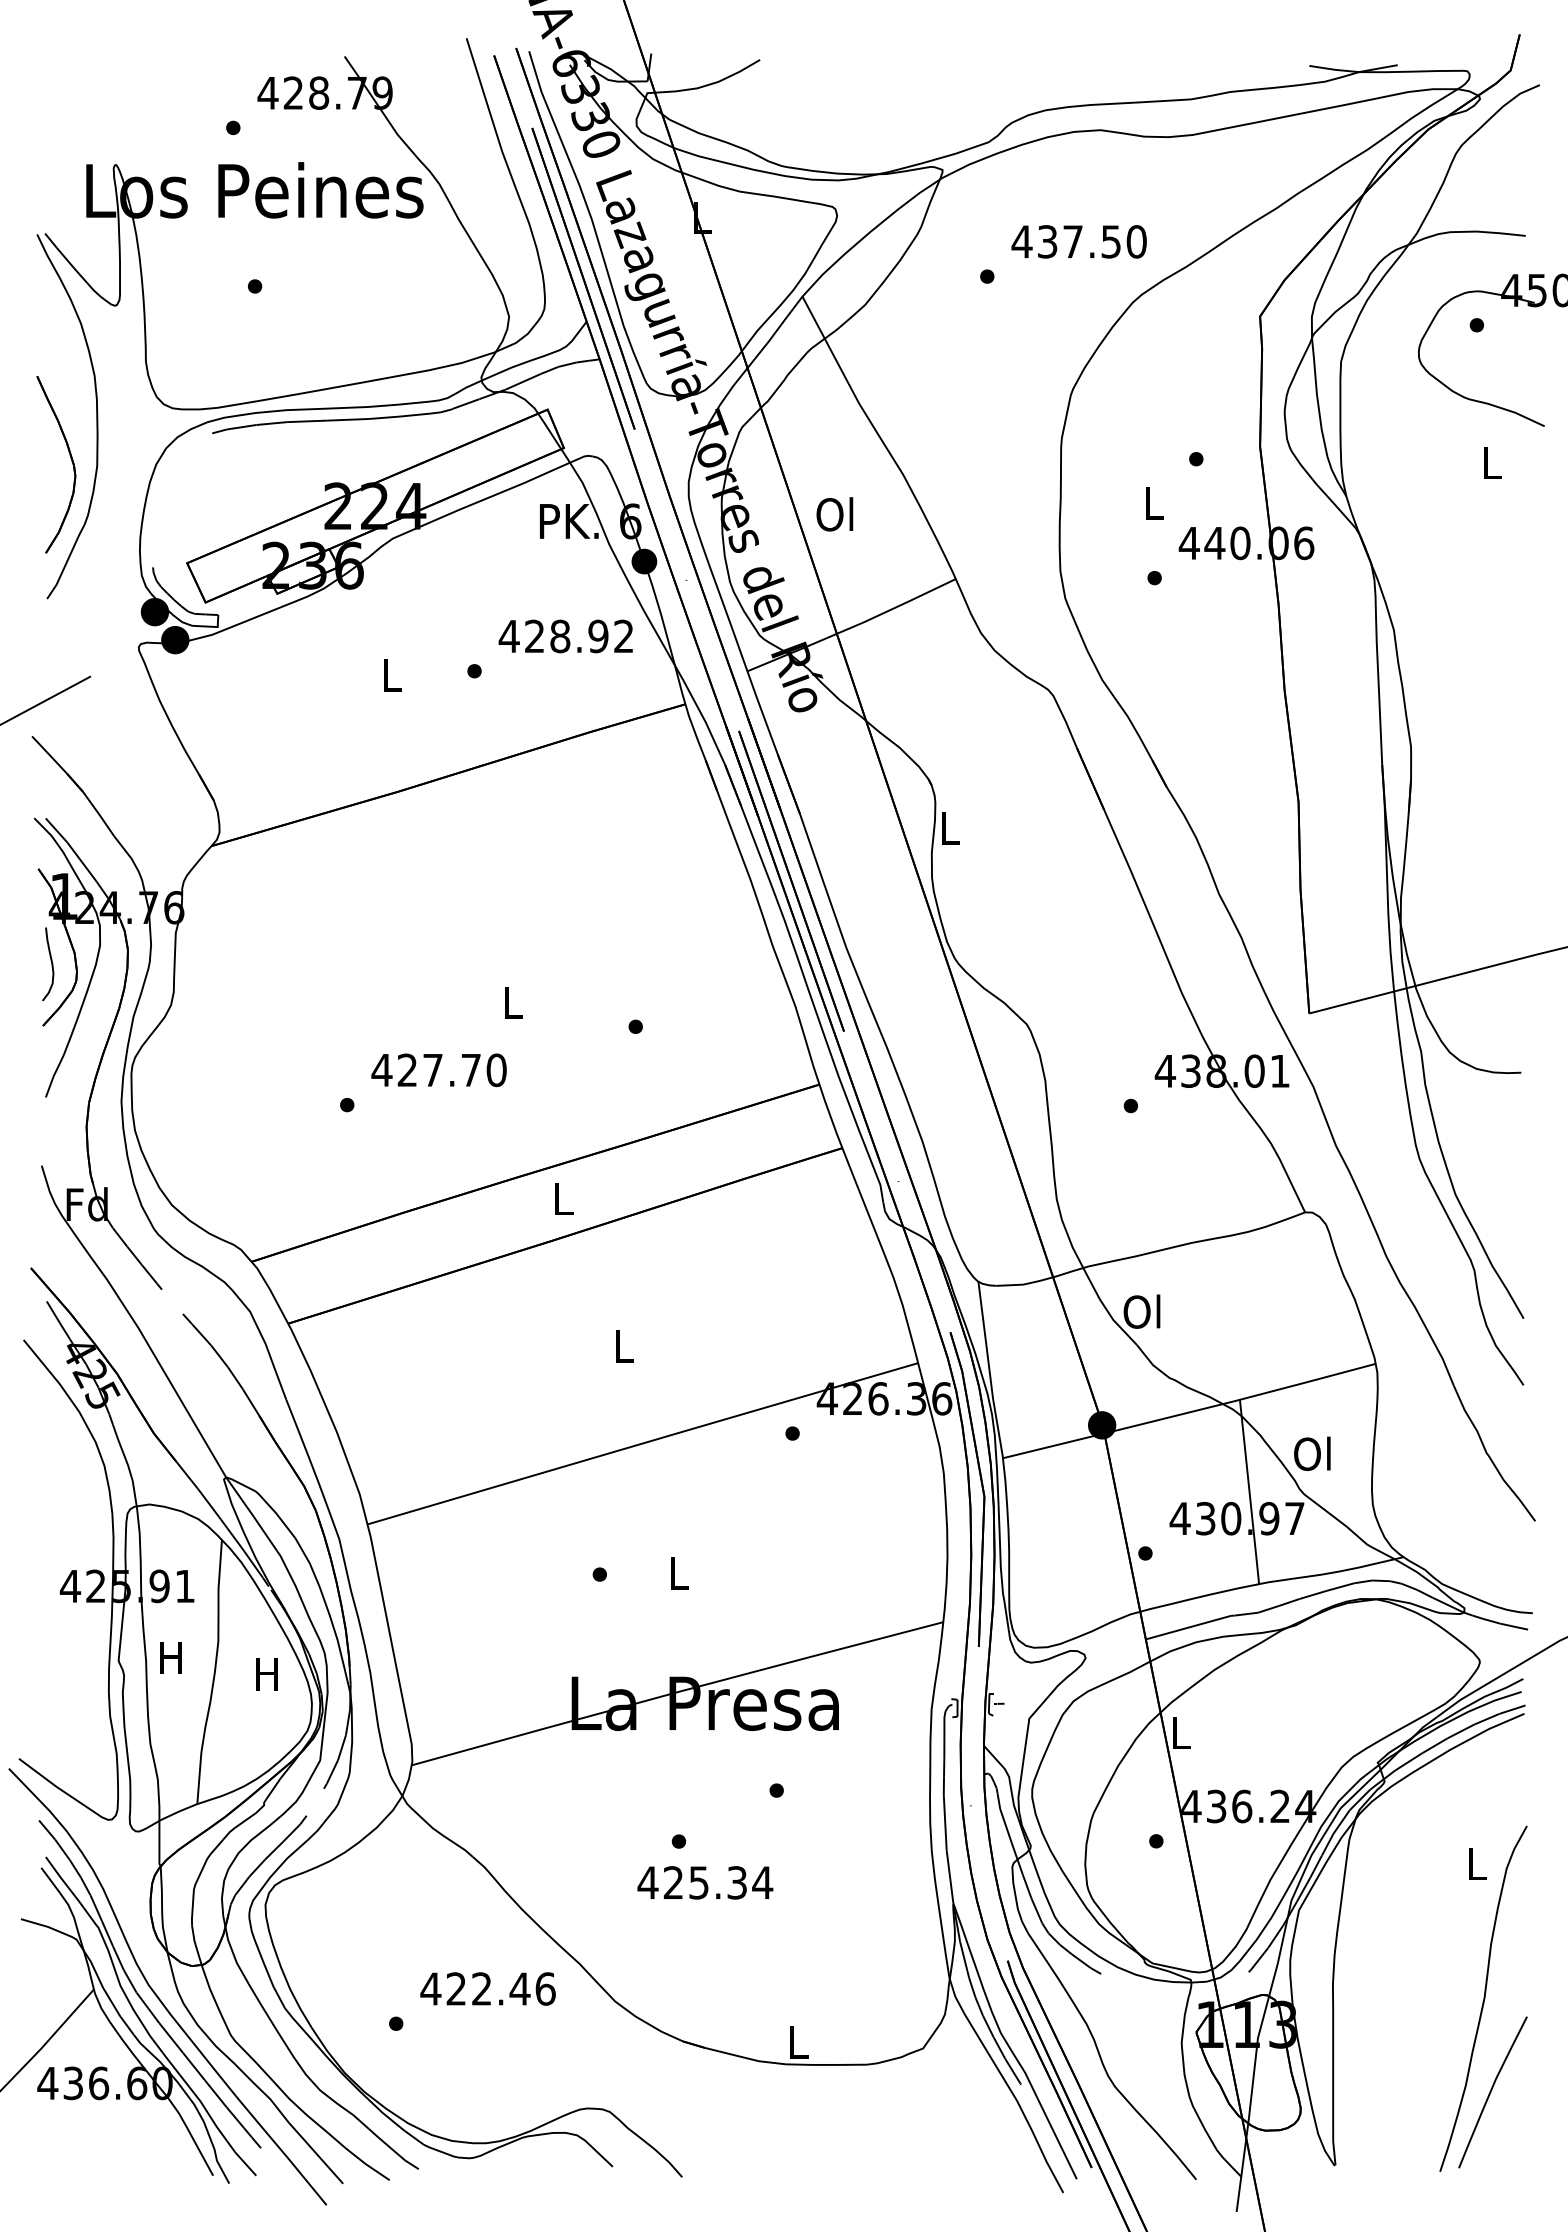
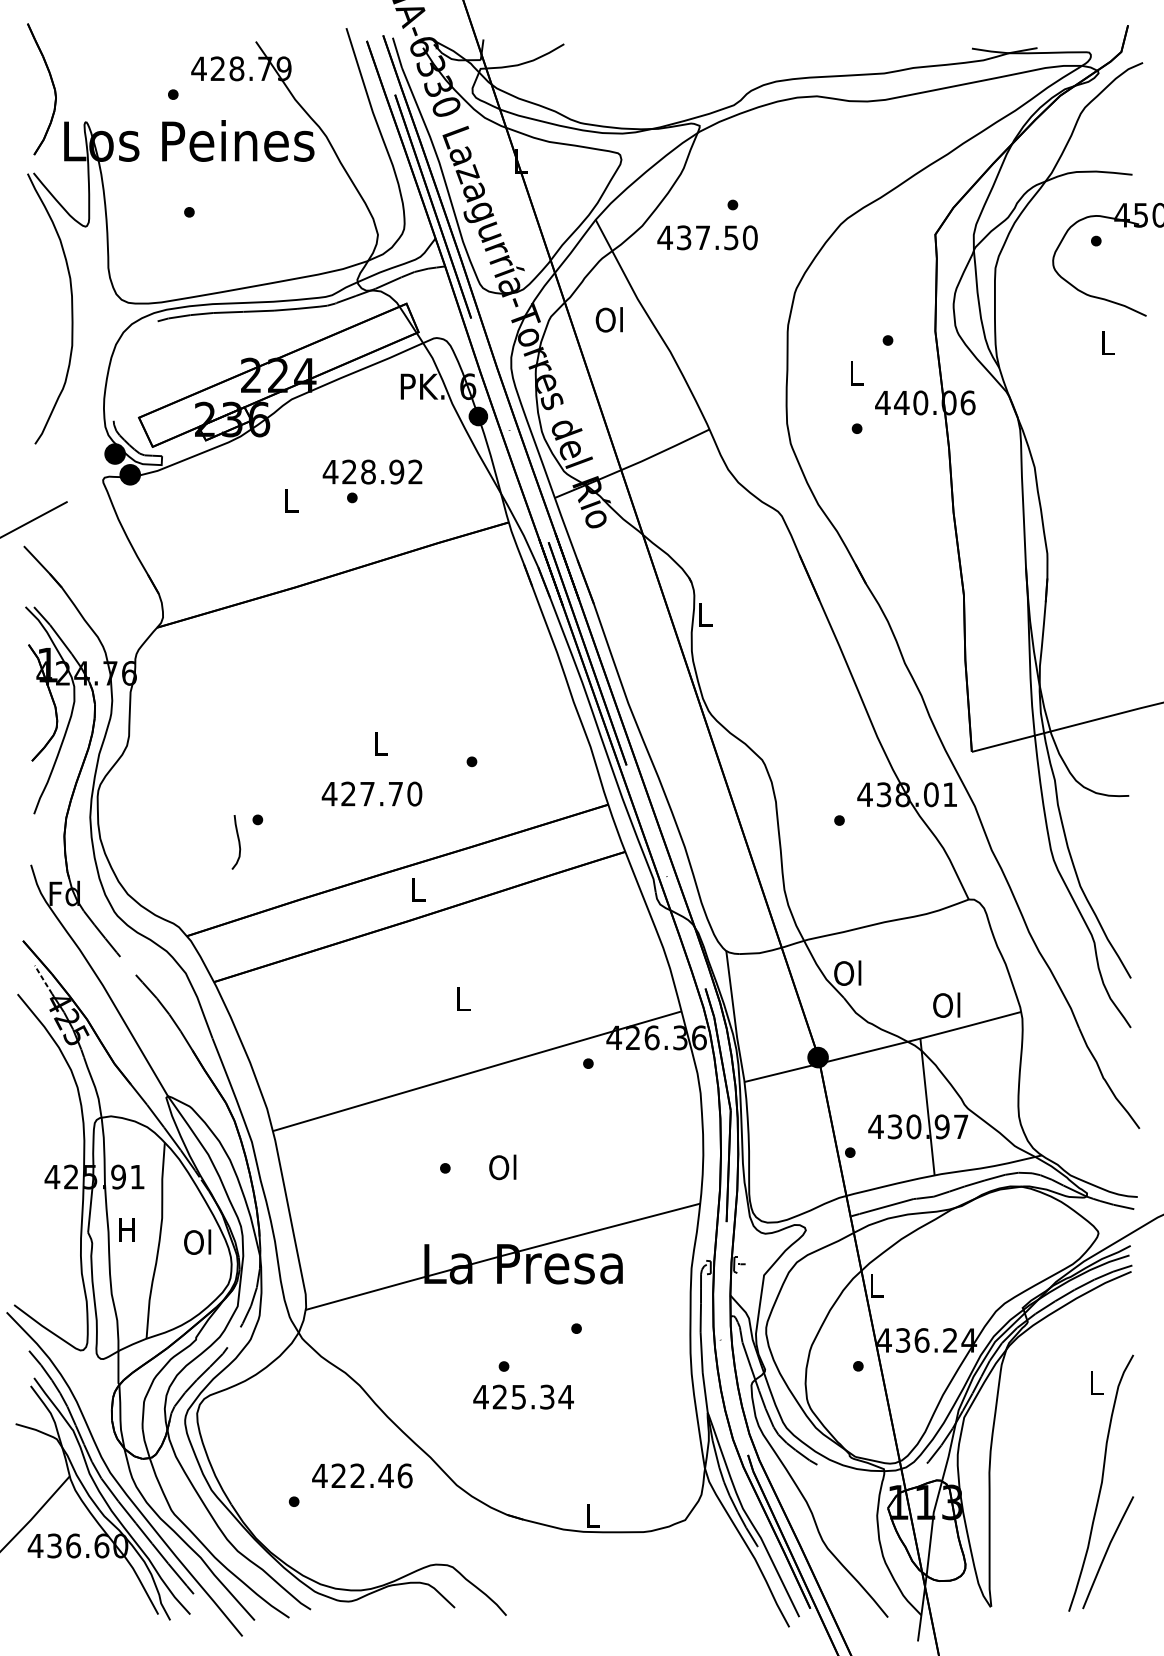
text: (1078, 241) -> (707, 237), moved
part: (70, 458) -> (52, 84), moved
text: (834, 514) -> (609, 319), moved
text: (565, 636) -> (372, 472), moved
curve: (51, 964) -> (238, 842), moved
text: (438, 1070) -> (371, 794), moved
line: (58, 1320) -> (43, 979), solid -> dashed
text: (1312, 1453) -> (946, 1005), moved
text: (677, 1573) -> (502, 1167), L -> Ol
text: (265, 1674) -> (197, 1242), H -> Ol

